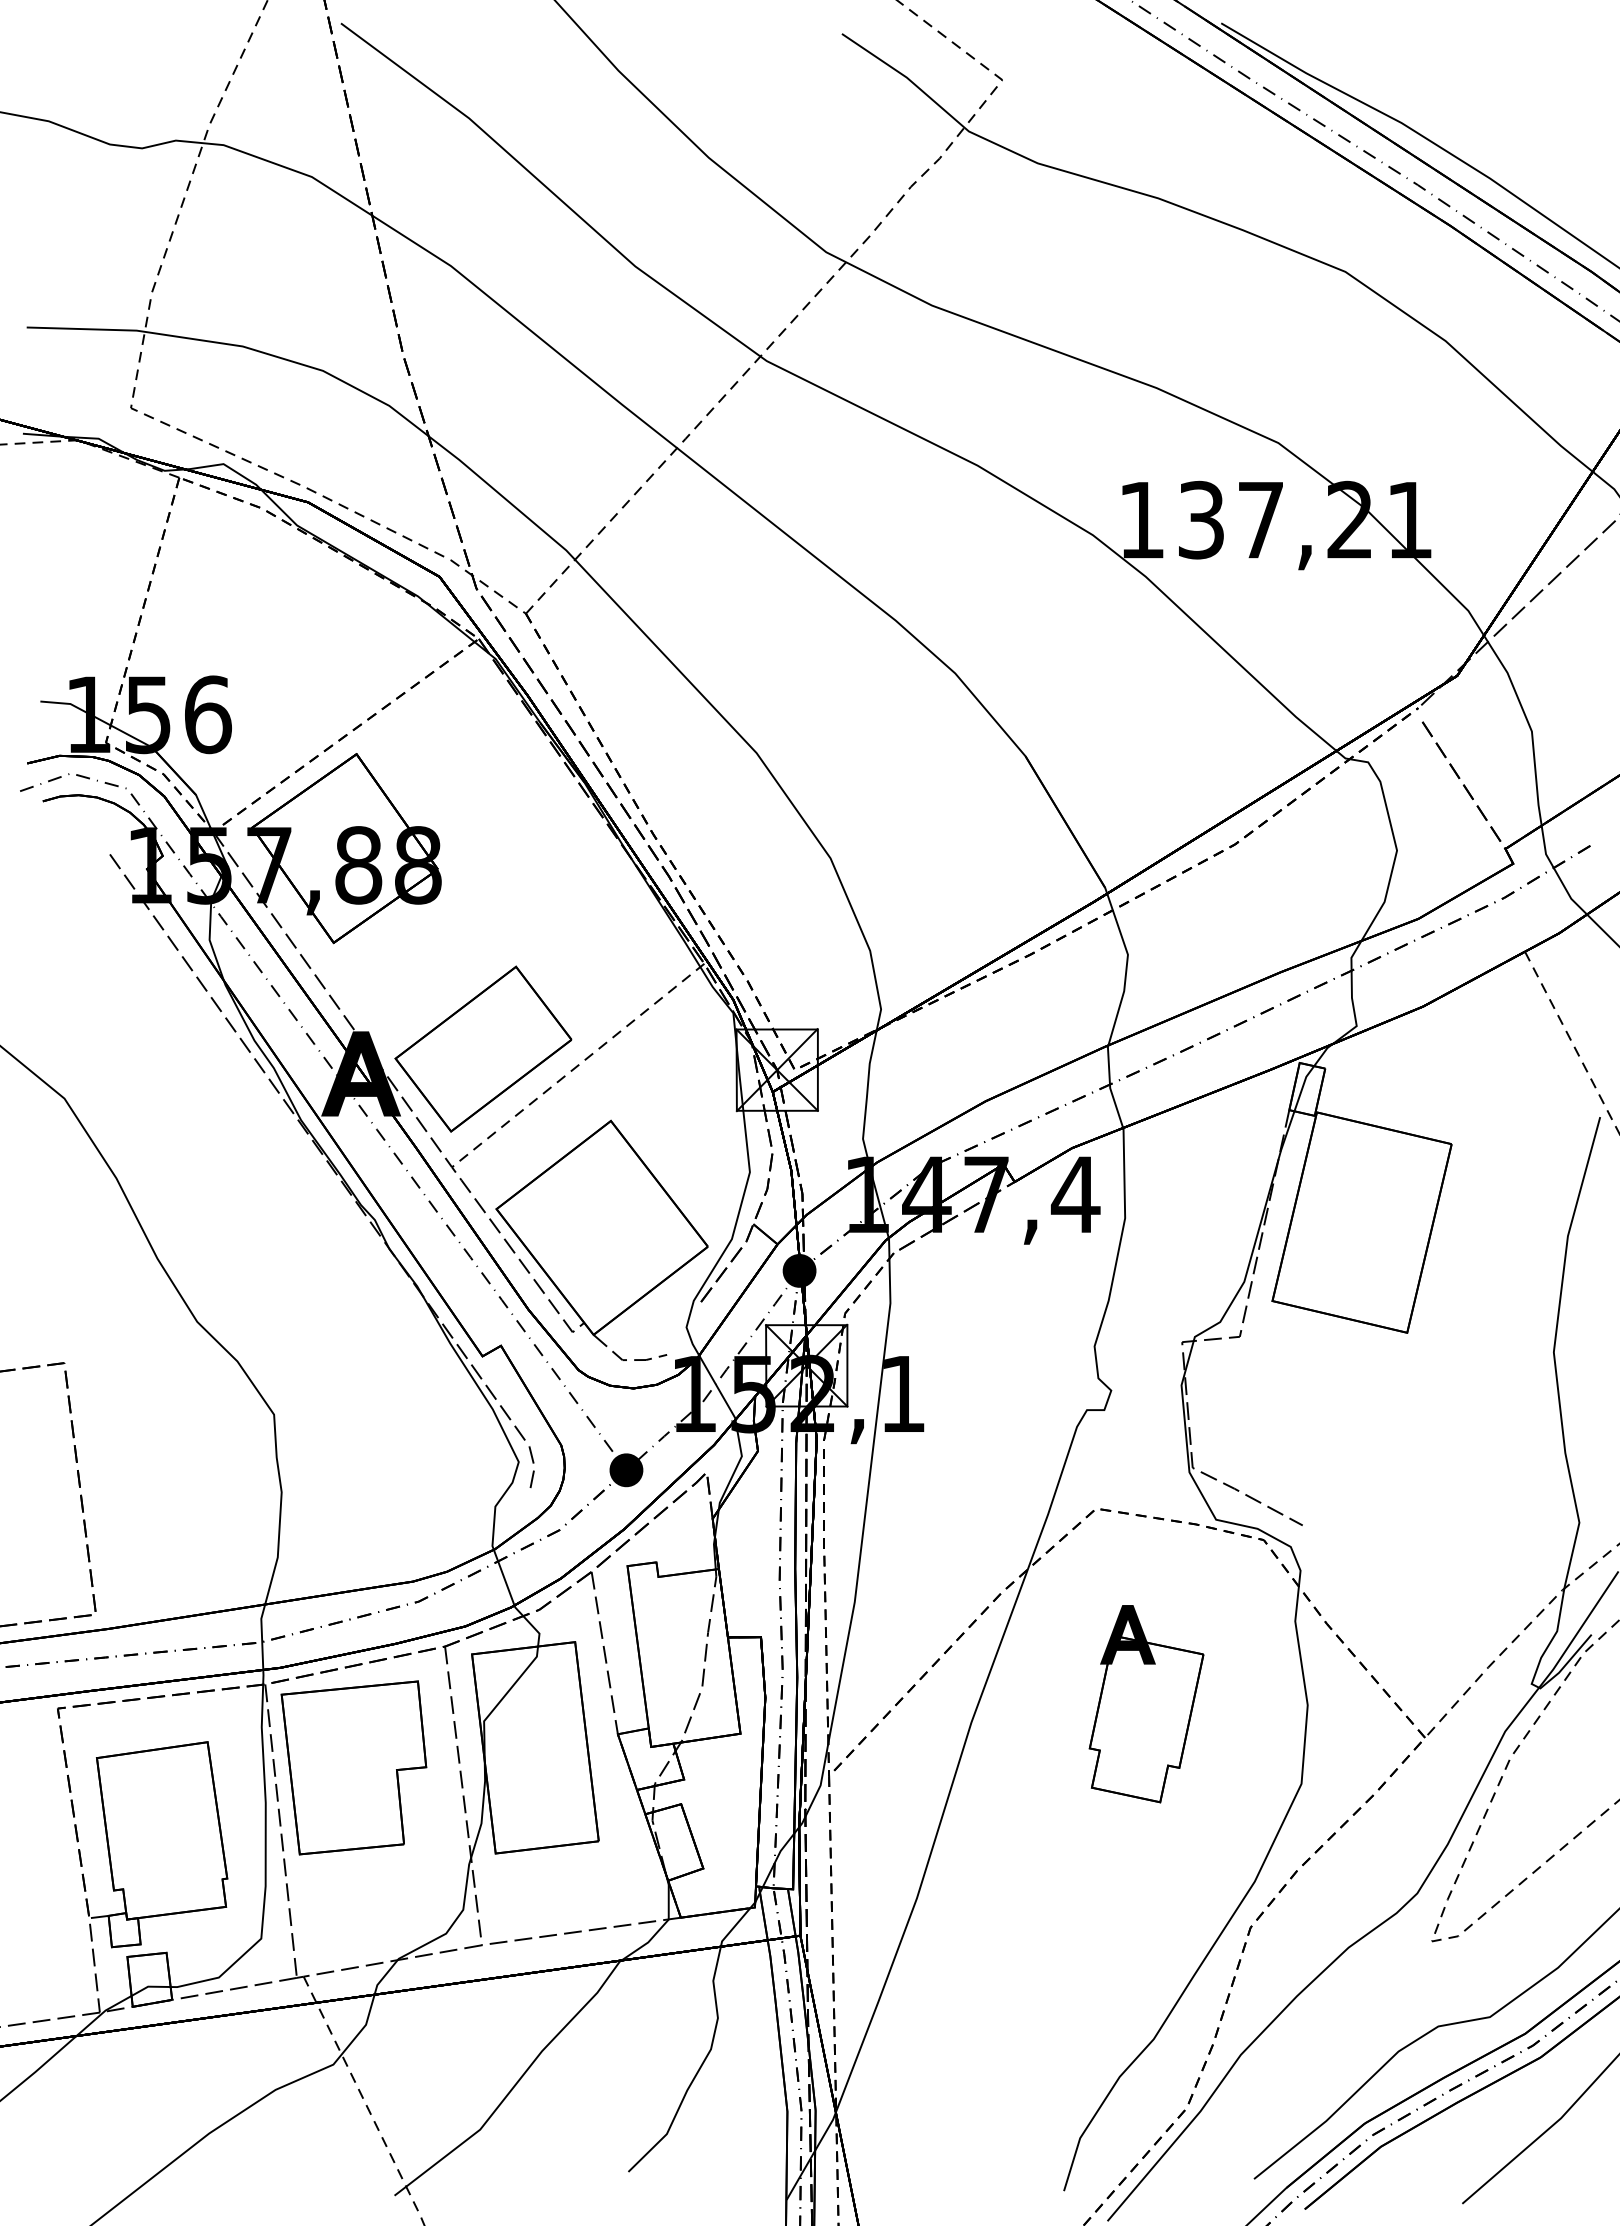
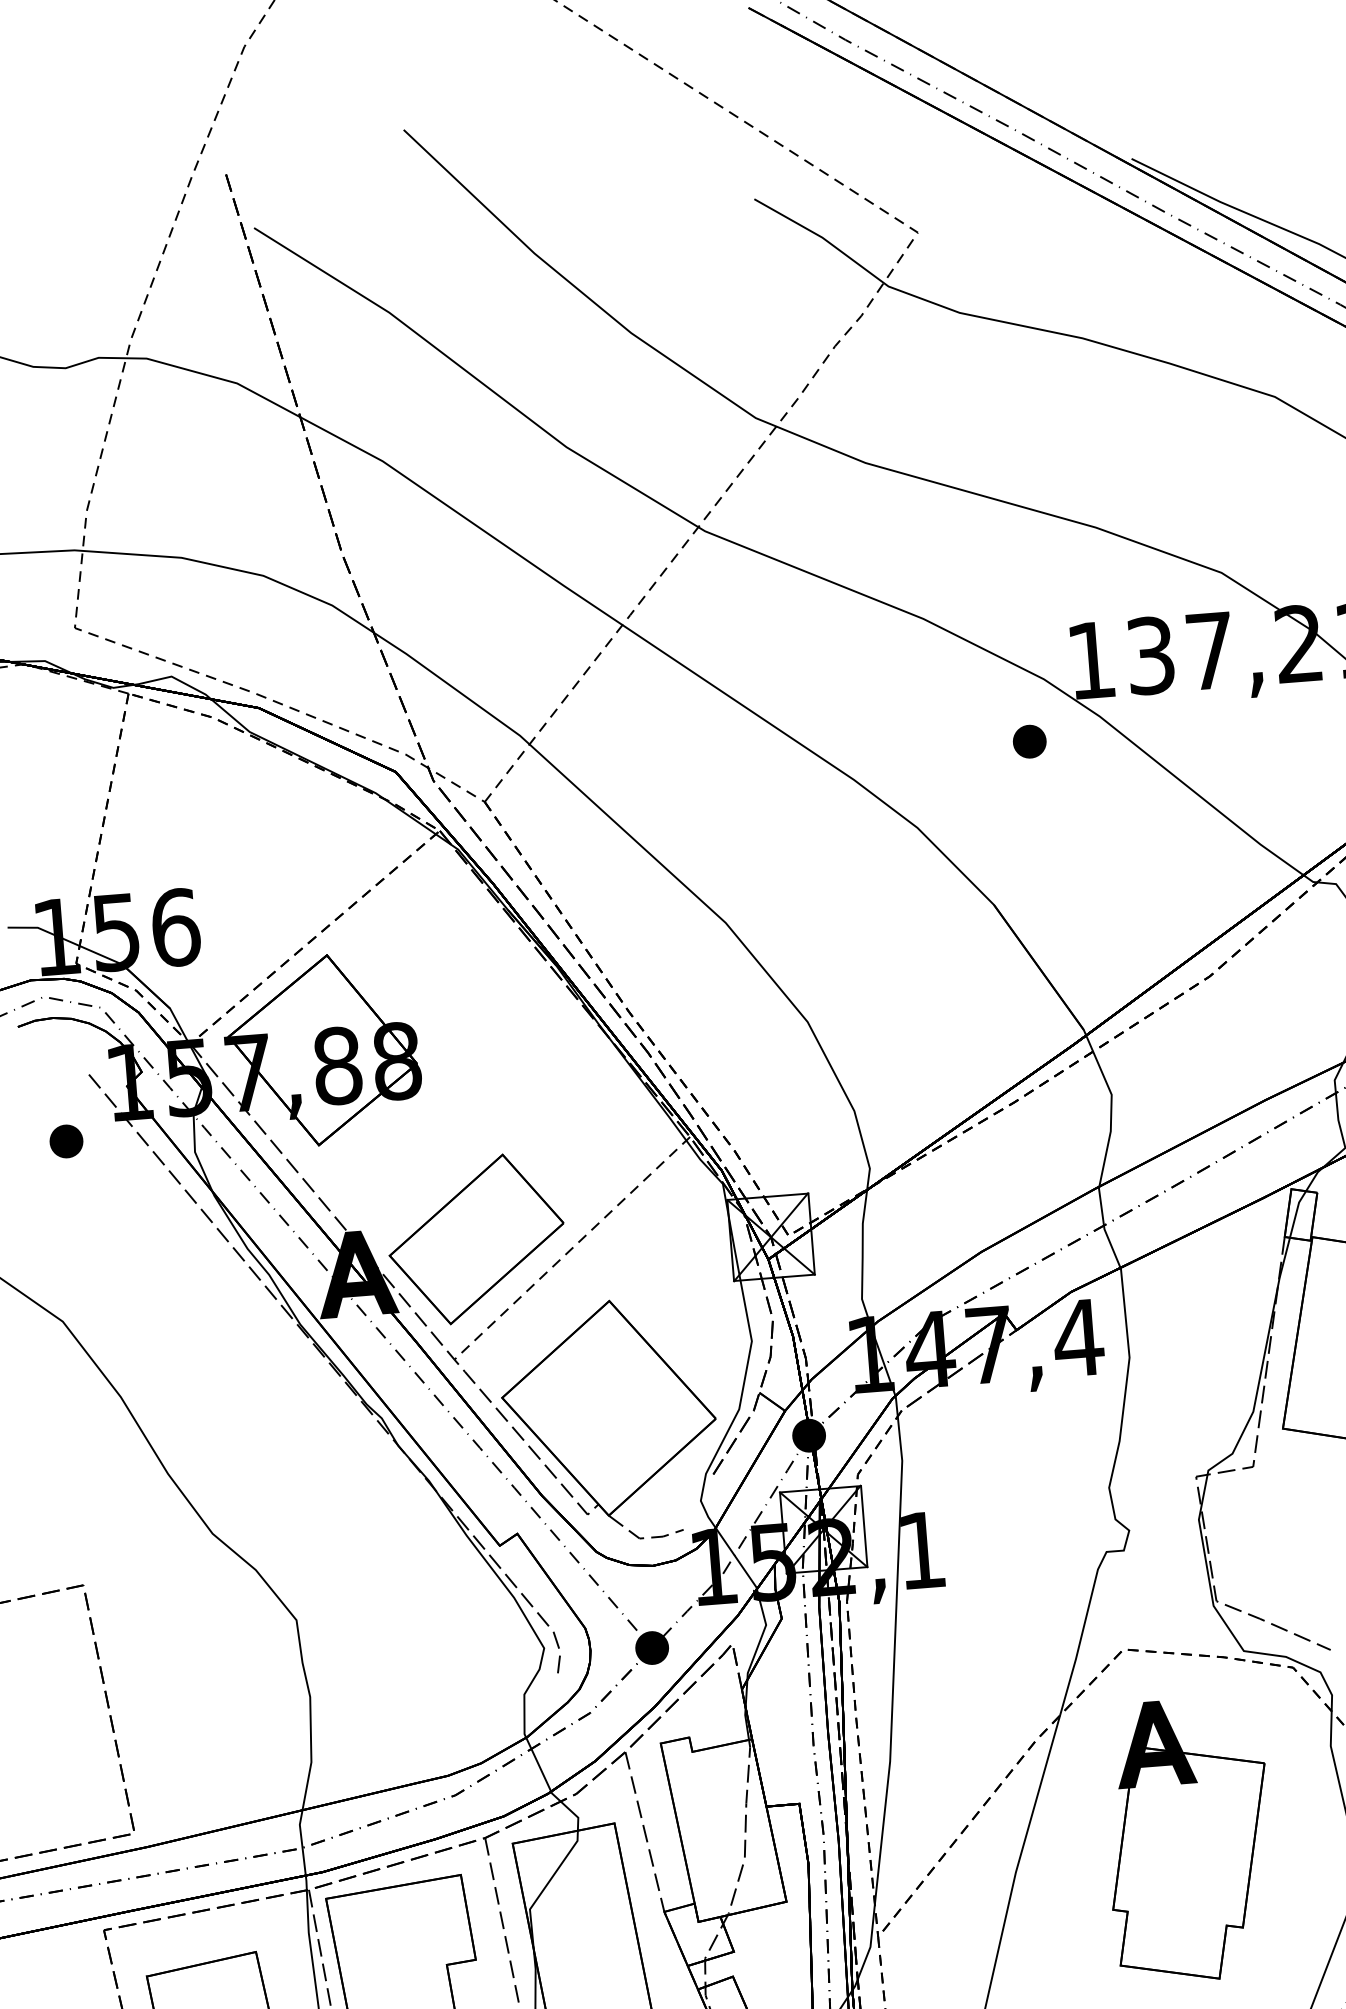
part: (1073, 596) -> (1029, 741), added
part: (82, 919) -> (66, 1141), added
part: (1146, 1703) -> (1188, 1839), size x1.43

